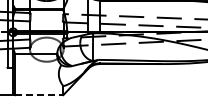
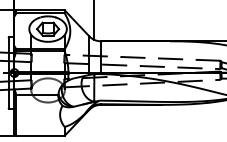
line: (40, 94) -> (41, 135), dashed -> solid

